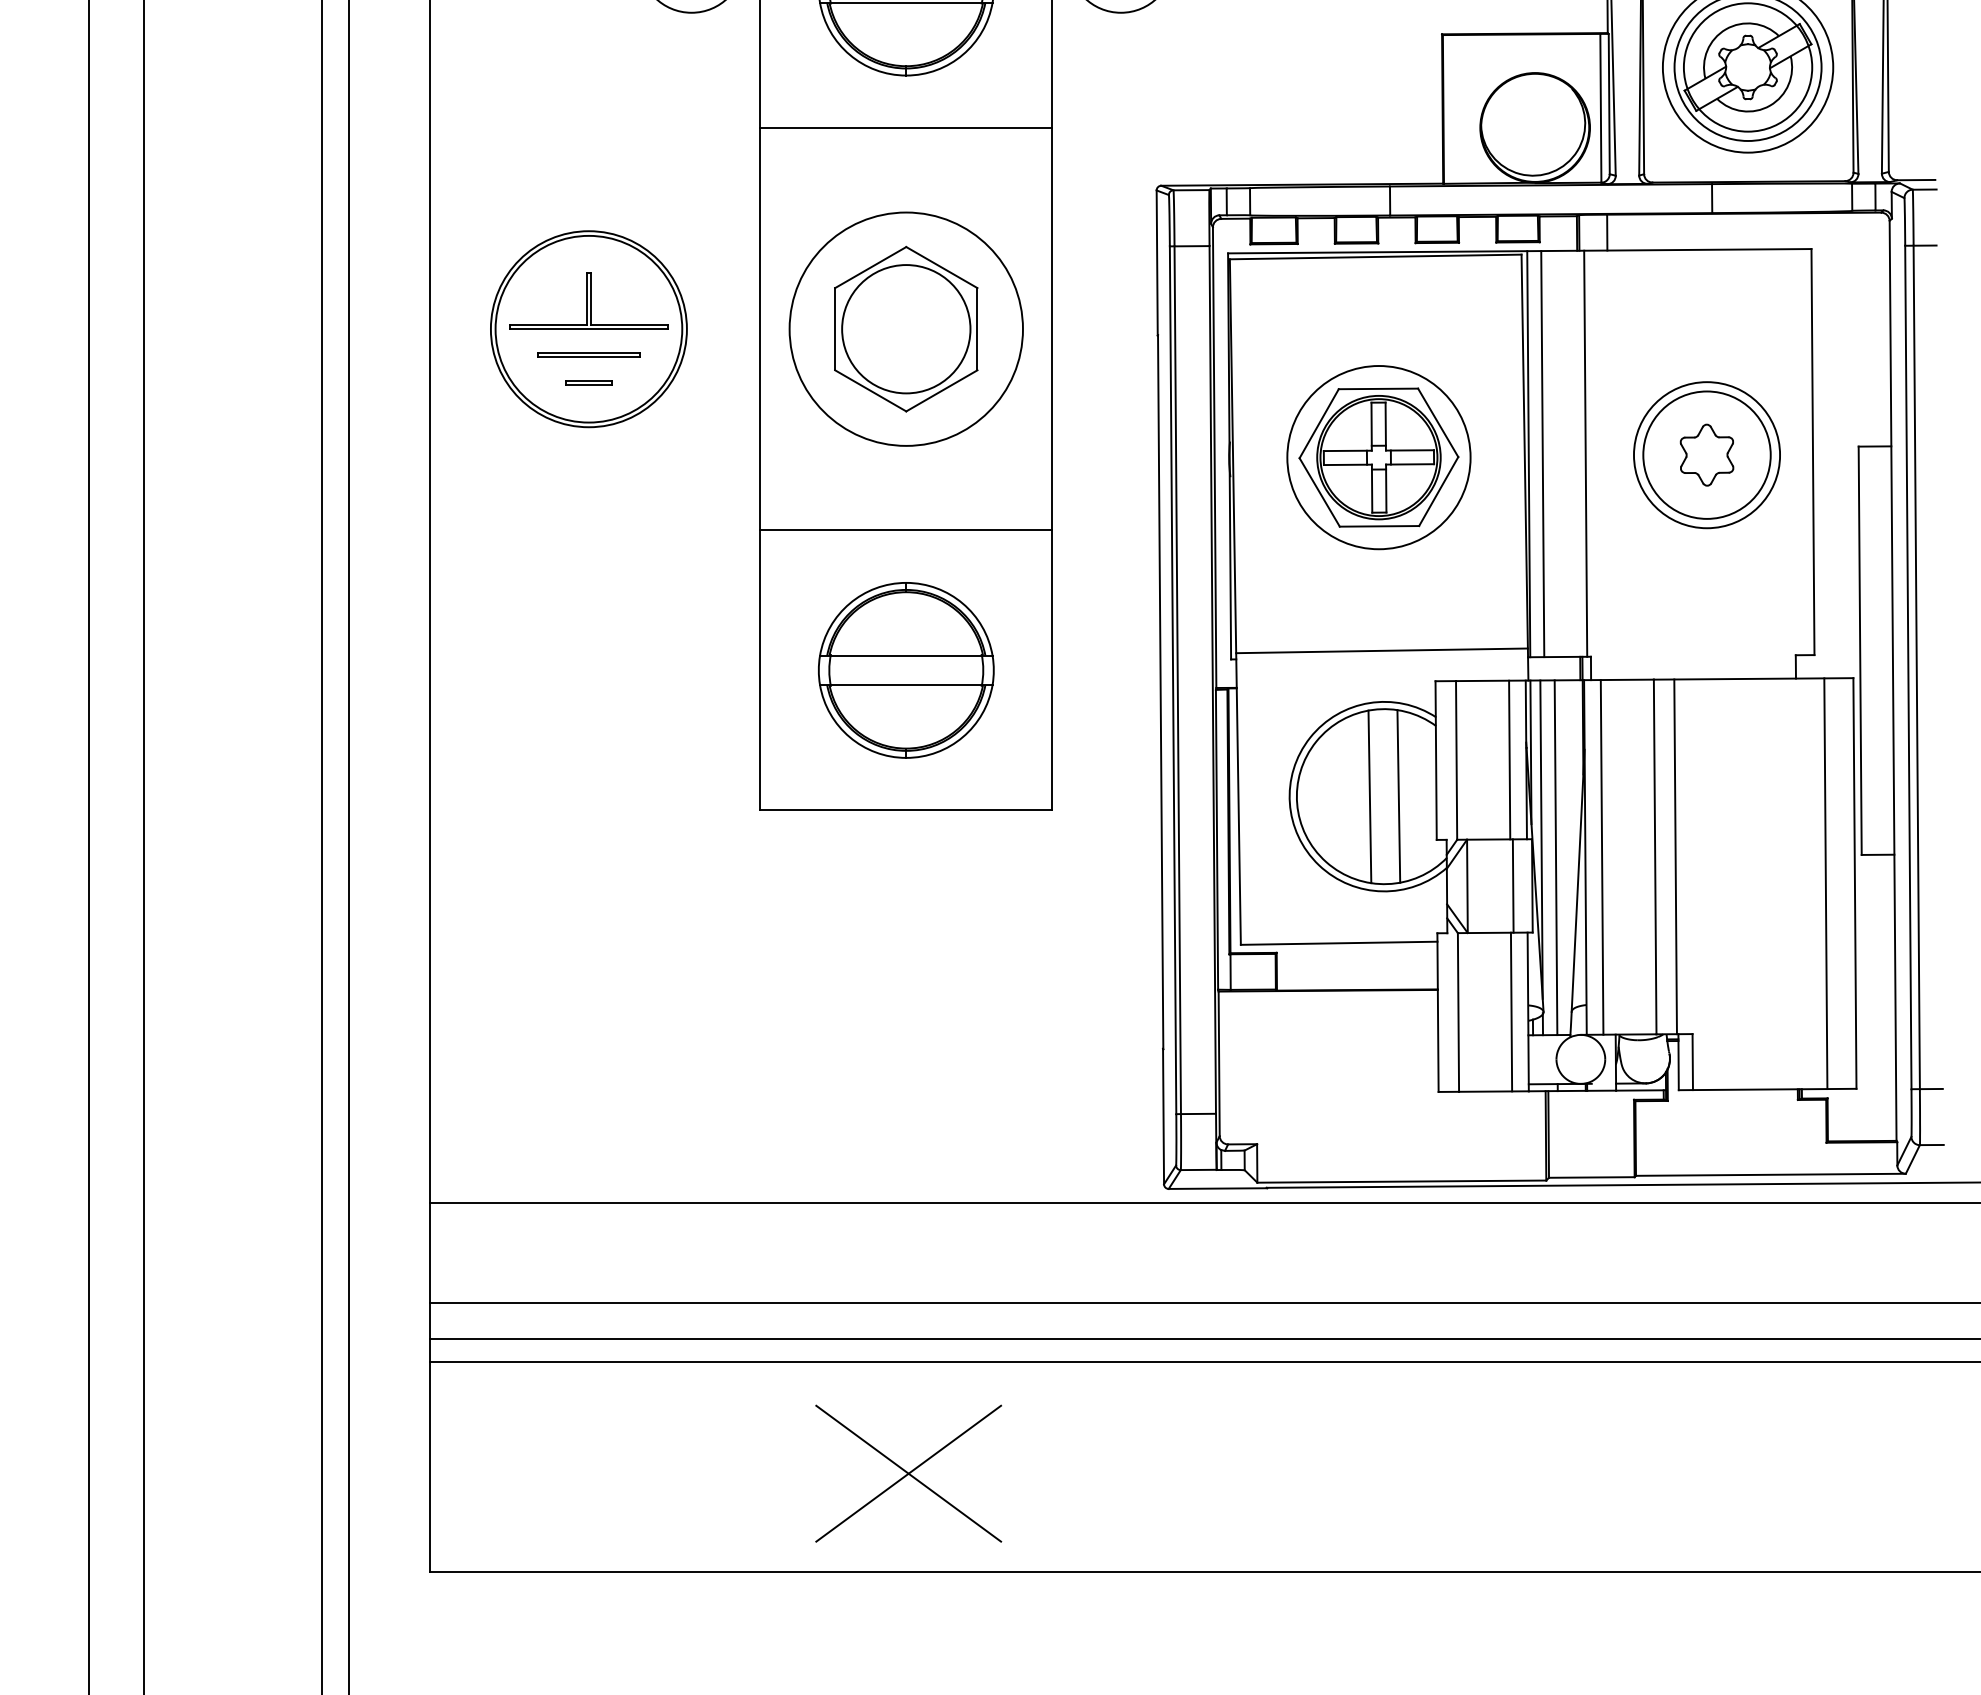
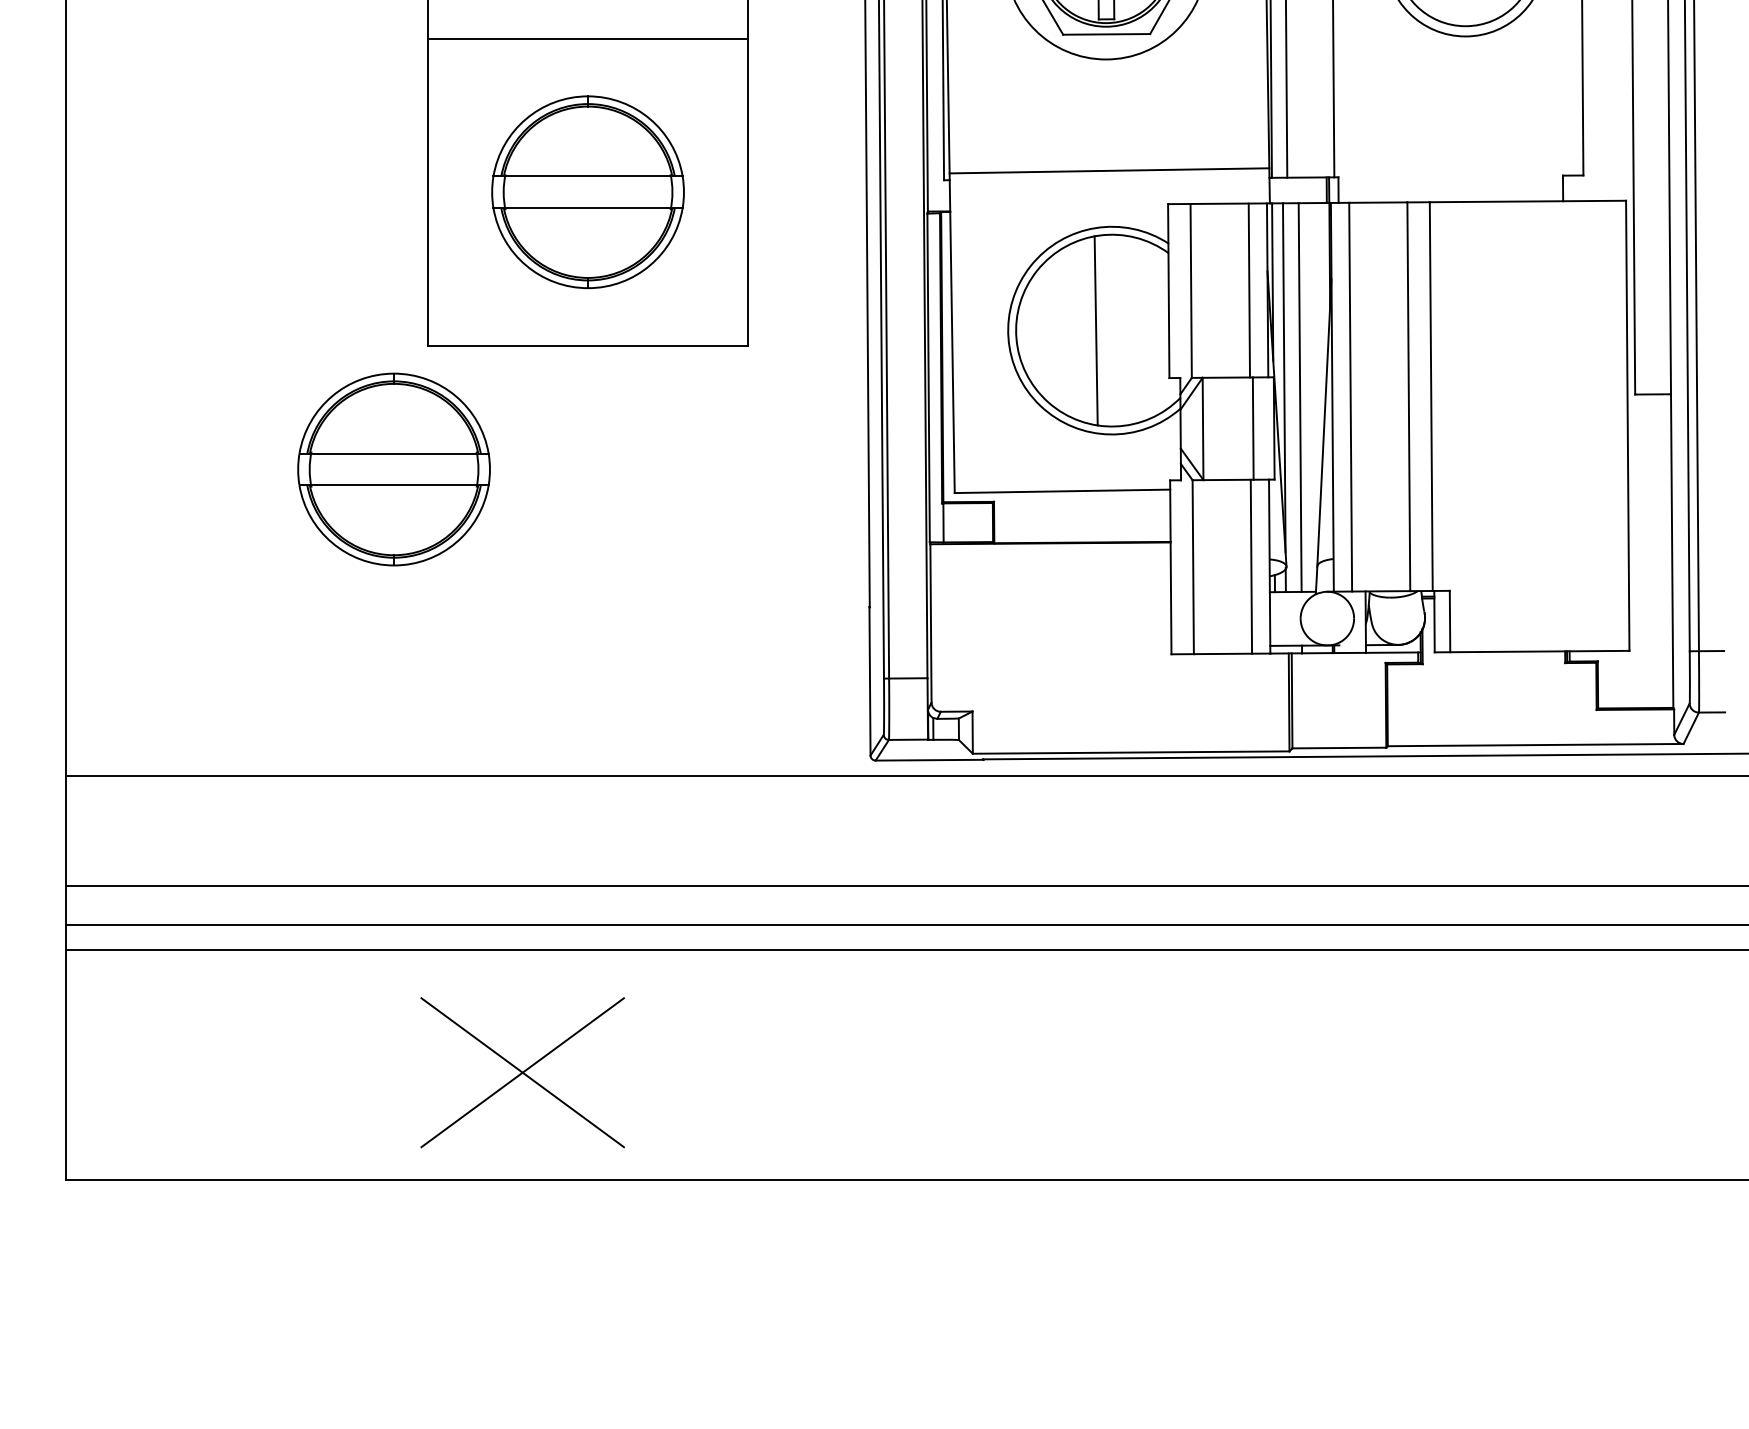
line: (1398, 796) -> (1127, 330), removed
line: (1825, 883) -> (1595, 425), removed
part: (729, 923) -> (394, 469), added
part: (908, 1473) -> (522, 1072), moved

